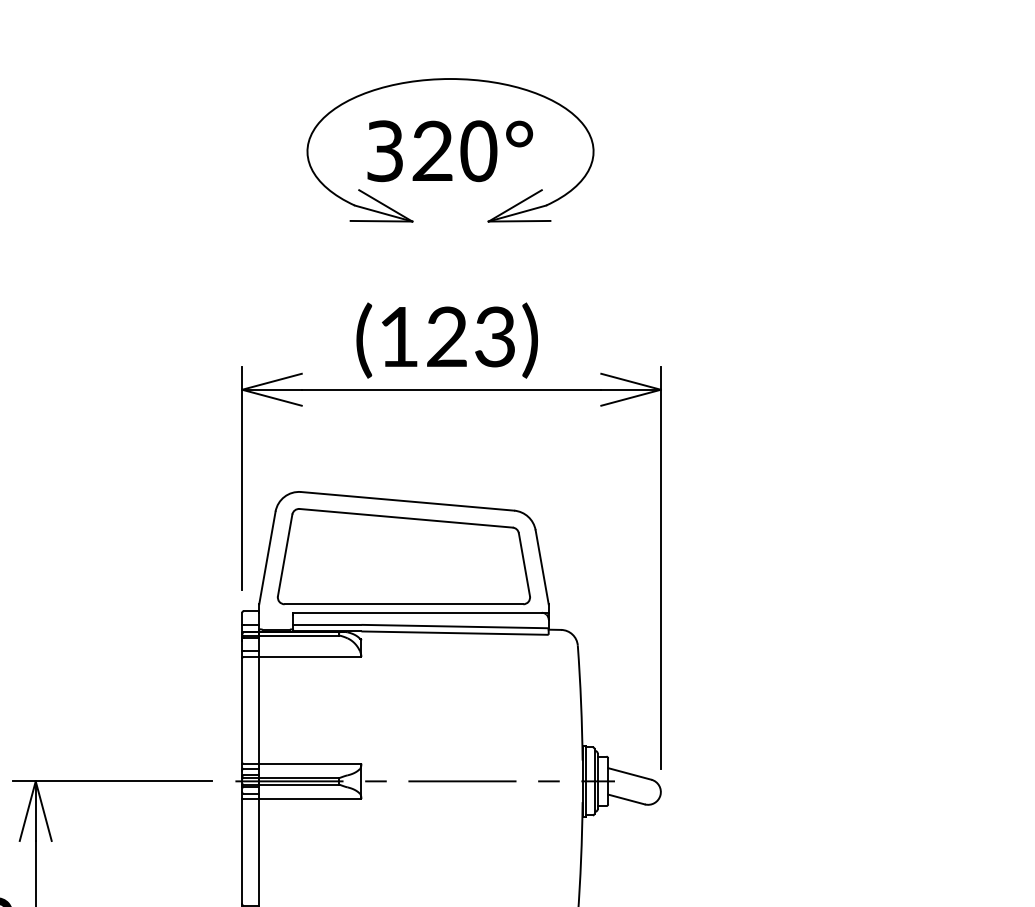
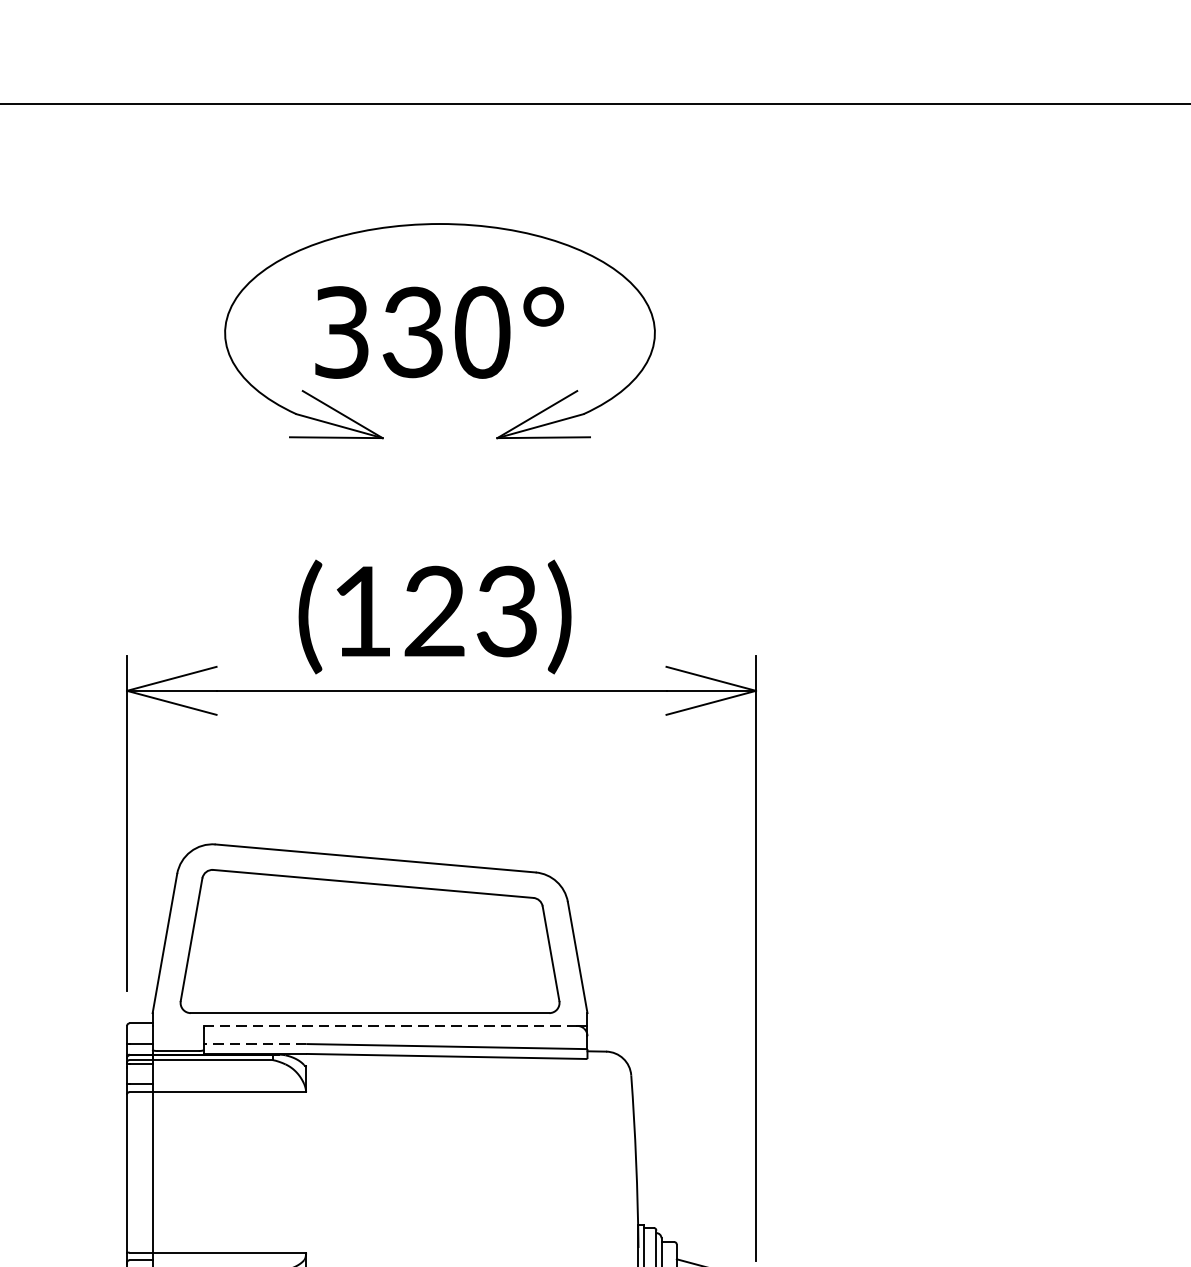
text: (432, 151) -> (412, 332), 2 -> 3
line: (417, 612) -> (390, 1025), solid -> dashed
line: (326, 624) -> (253, 1043), solid -> dashed

